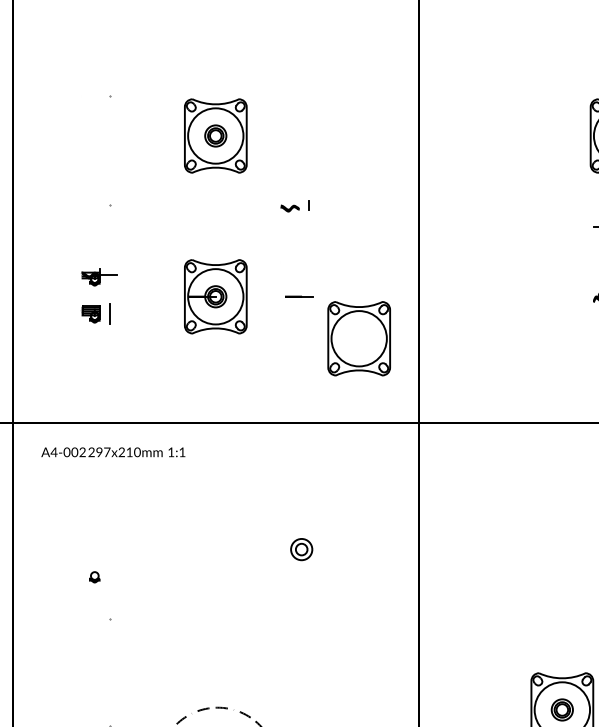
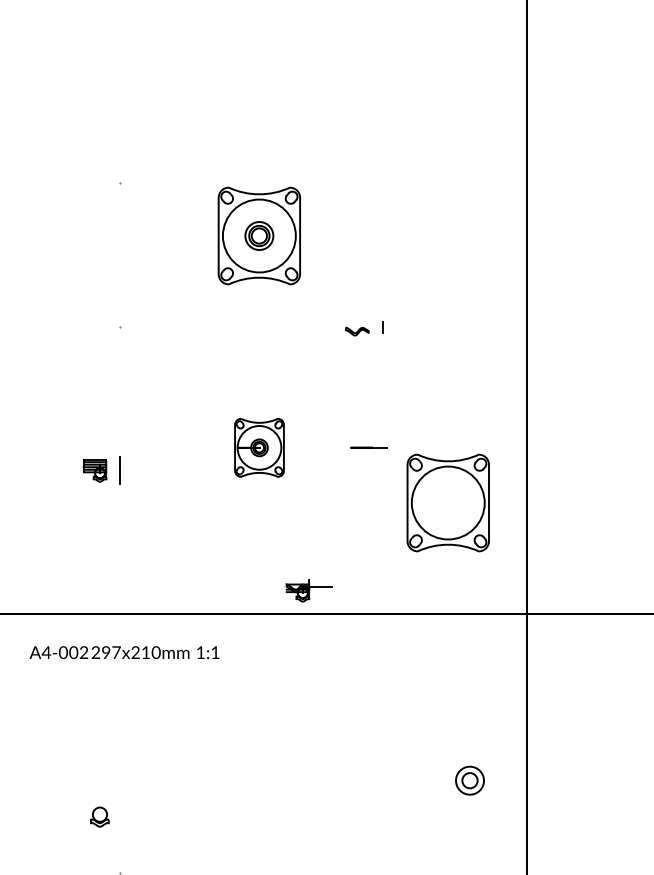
part: (99, 277) -> (309, 590), moved
part: (215, 296) -> (259, 447), size x0.6
part: (301, 549) -> (469, 780), moved
part: (94, 577) -> (99, 817), size x1.4

